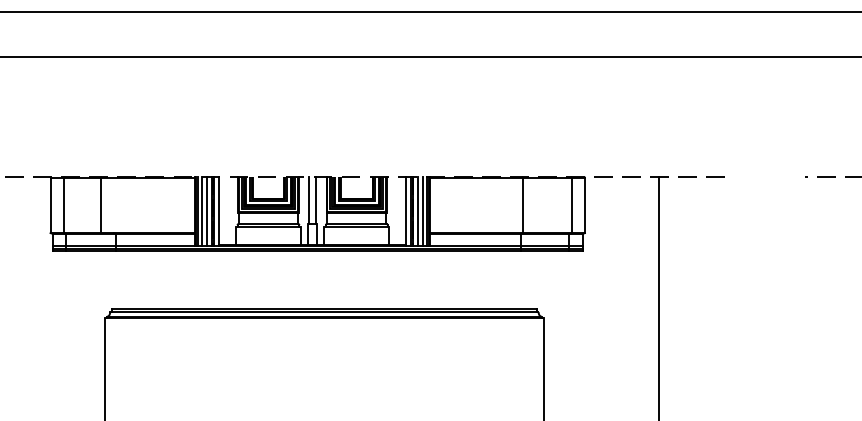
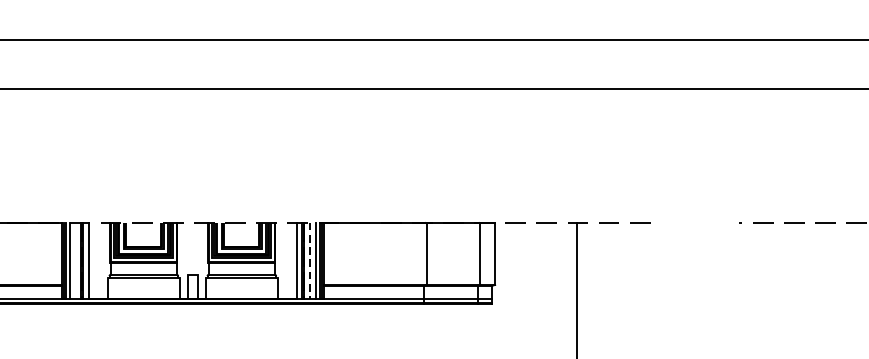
line: (308, 200) -> (188, 248), removed
line: (316, 200) -> (197, 248), removed
line: (207, 211) -> (76, 260), removed
line: (417, 211) -> (309, 260), solid -> dashed

